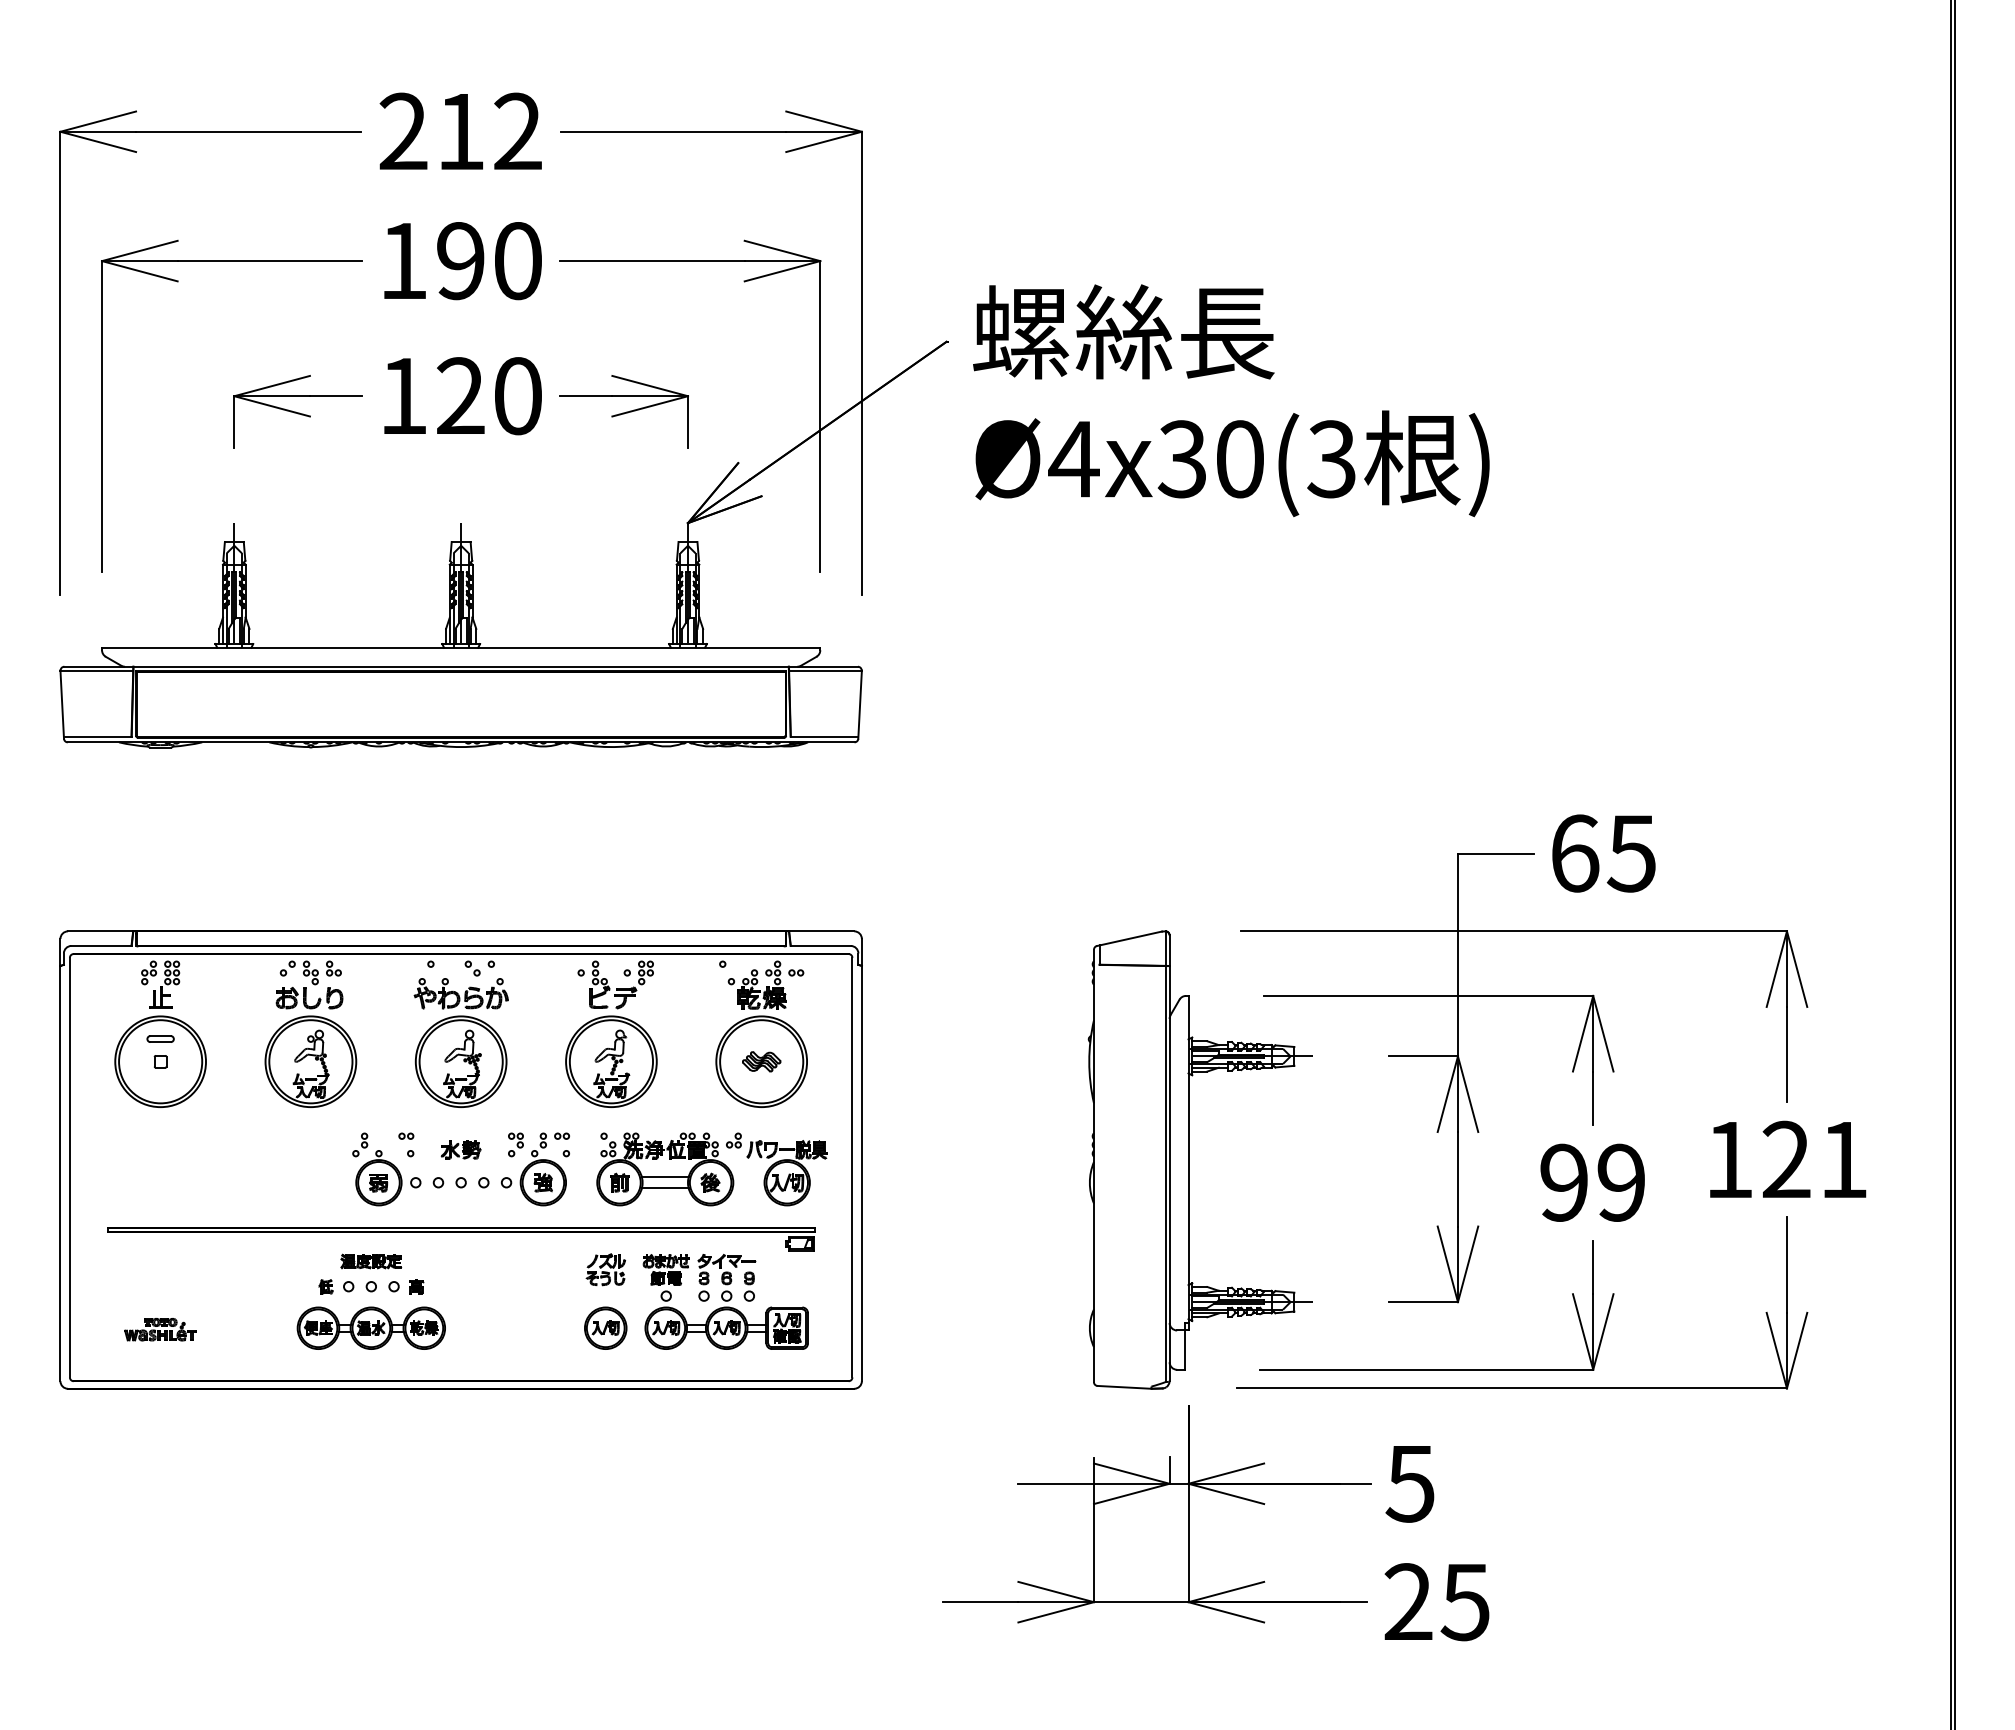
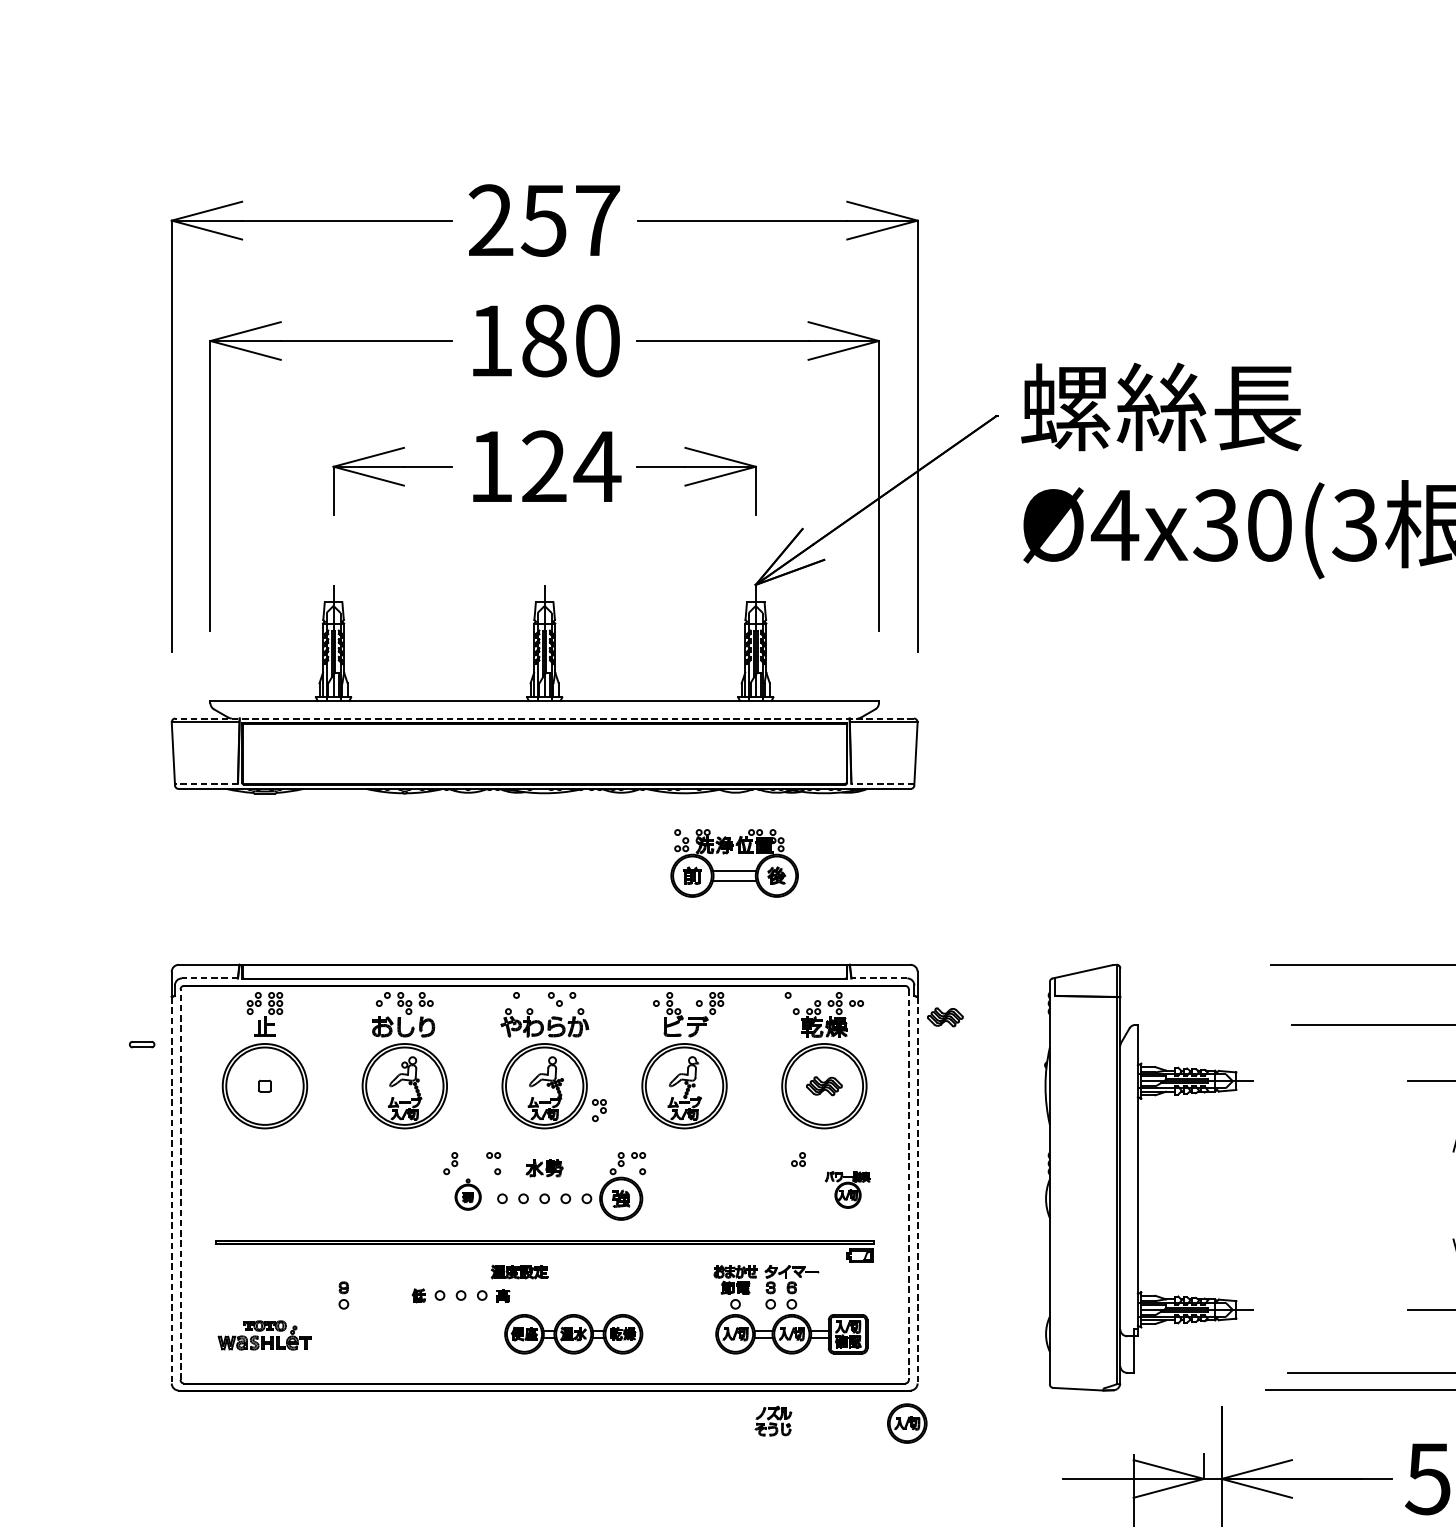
text: (488, 131) -> (570, 220), 212 -> 257
text: (460, 261) -> (544, 341), 190 -> 180
text: (517, 396) -> (597, 467), 120 -> 124
line: (461, 666) -> (544, 718), solid -> dashed
line: (97, 736) -> (206, 783), solid -> dashed
line: (824, 736) -> (882, 783), solid -> dashed
line: (101, 945) -> (209, 977), solid -> dashed
line: (820, 945) -> (879, 977), solid -> dashed
part: (891, 987) -> (945, 1017), added
part: (160, 1038) -> (142, 1044), moved
part: (515, 1144) -> (598, 1110), moved
part: (1189, 1159) -> (1138, 1177), moved
line: (69, 1167) -> (180, 1184), solid -> dashed
line: (852, 1167) -> (908, 1184), solid -> dashed
line: (60, 1173) -> (171, 1190), solid -> dashed
part: (786, 1173) -> (847, 1190), size x0.6
line: (861, 1173) -> (917, 1190), solid -> dashed
part: (665, 1176) -> (734, 870), moved
part: (378, 1178) -> (467, 1194), size x0.6
part: (371, 1261) -> (519, 1272), moved
part: (605, 1269) -> (773, 1420), moved
part: (748, 1286) -> (343, 1295), moved
part: (370, 1327) -> (572, 1333), moved
part: (605, 1327) -> (907, 1422), moved
part: (160, 1329) -> (264, 1335), size x1.4

